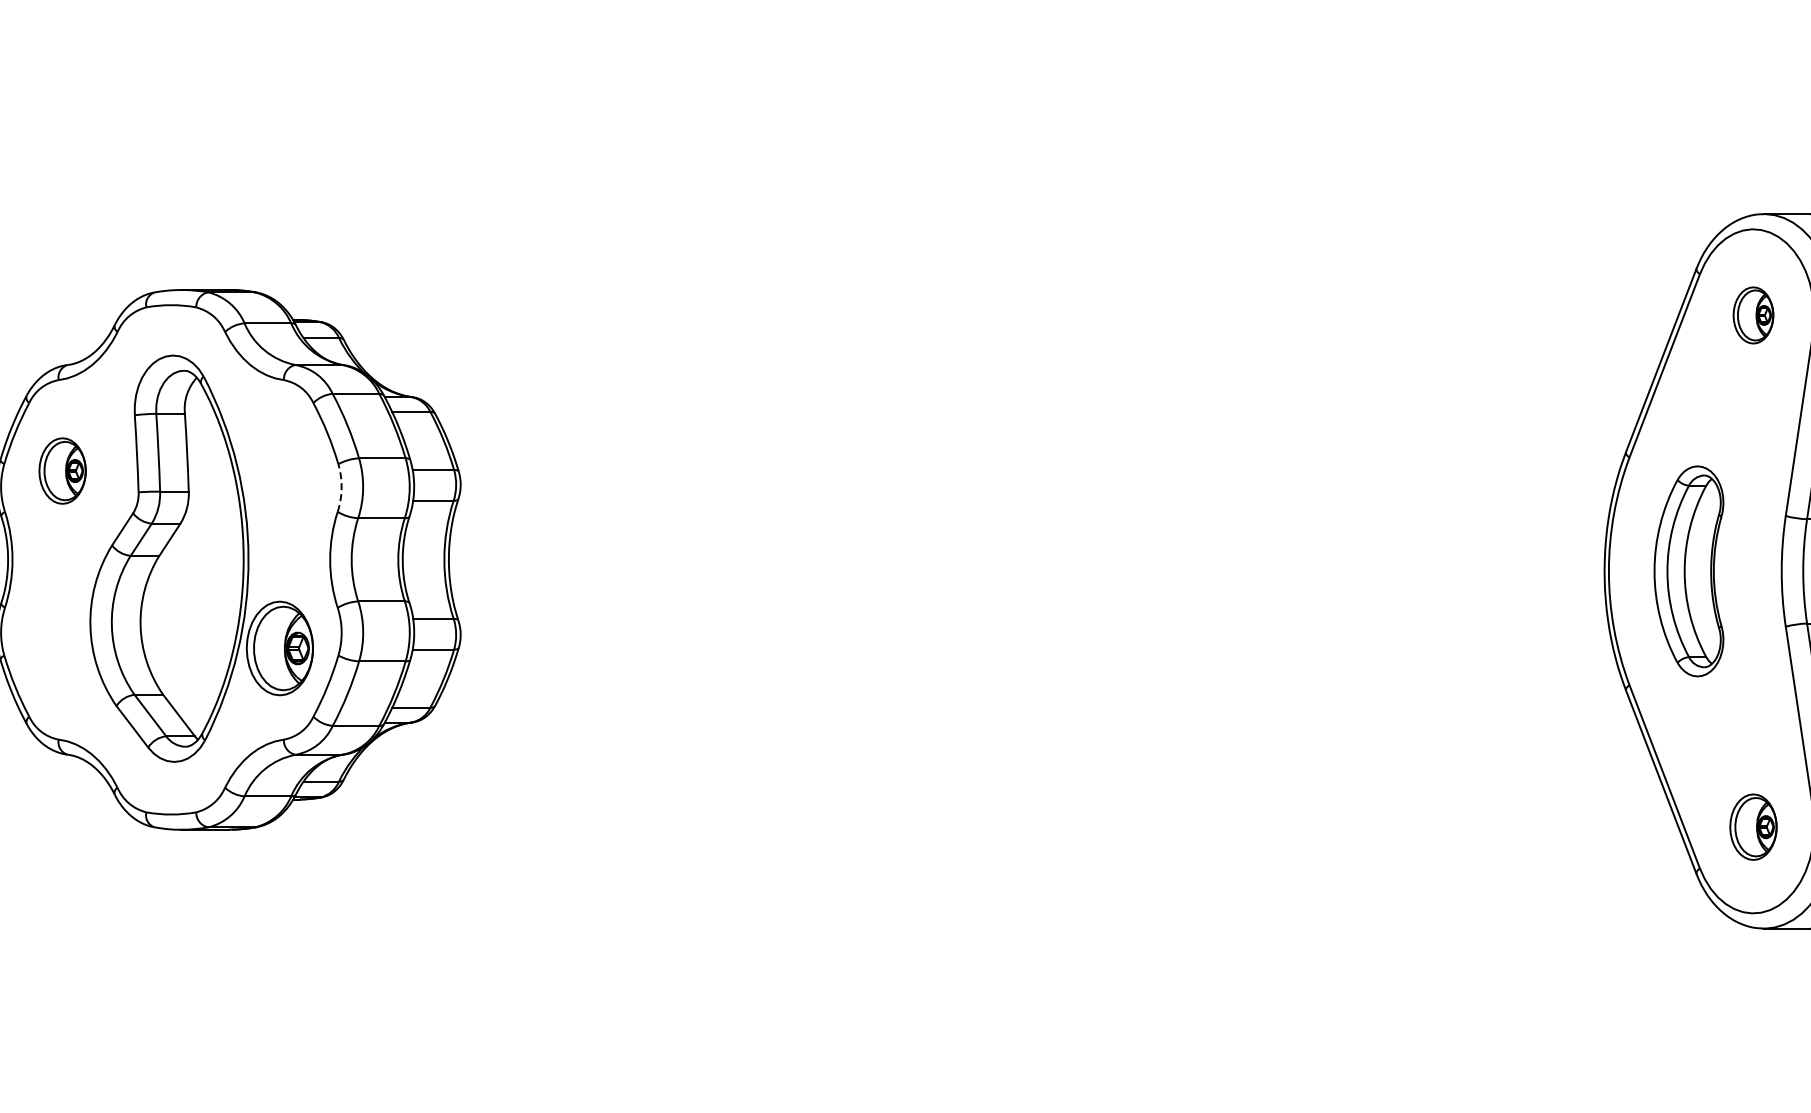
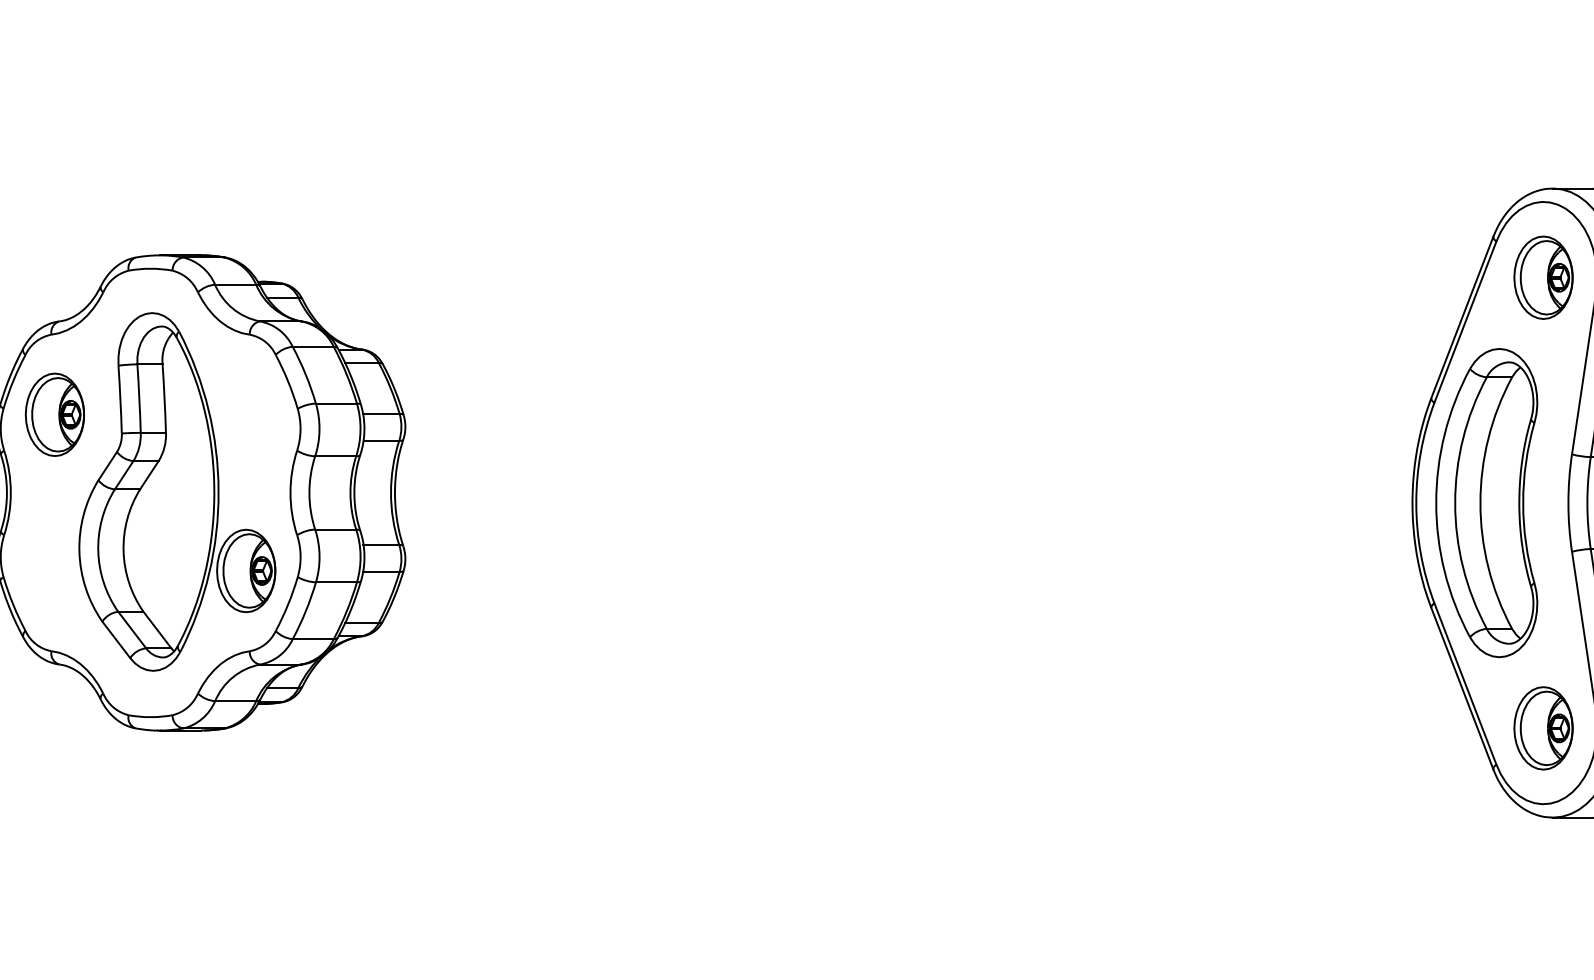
part: (1753, 315) -> (1543, 277), size x1.67
part: (62, 470) -> (54, 414), size x1.43
arc: (341, 488) -> (300, 430), dashed -> solid
part: (1688, 571) -> (1486, 503), size x1.67
part: (1753, 826) -> (1543, 727), size x1.43

